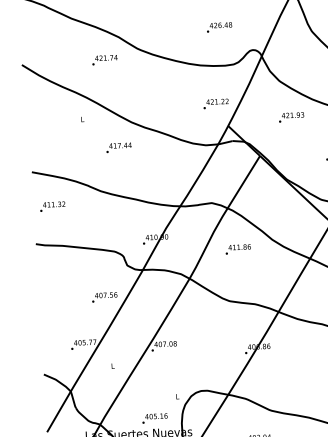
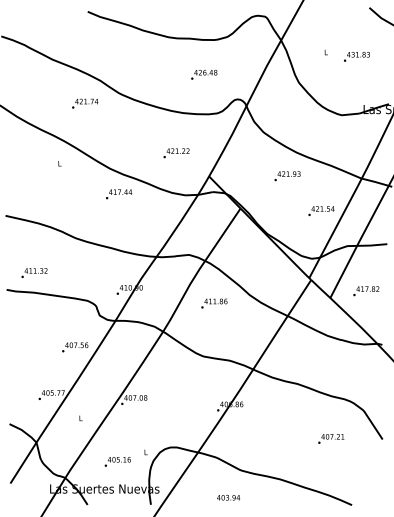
text: (216, 104) -> (176, 153), moved
text: (291, 117) -> (287, 176), moved
text: (119, 147) -> (119, 194), moved
text: (52, 206) -> (34, 272), moved
text: (154, 418) -> (117, 461), moved

